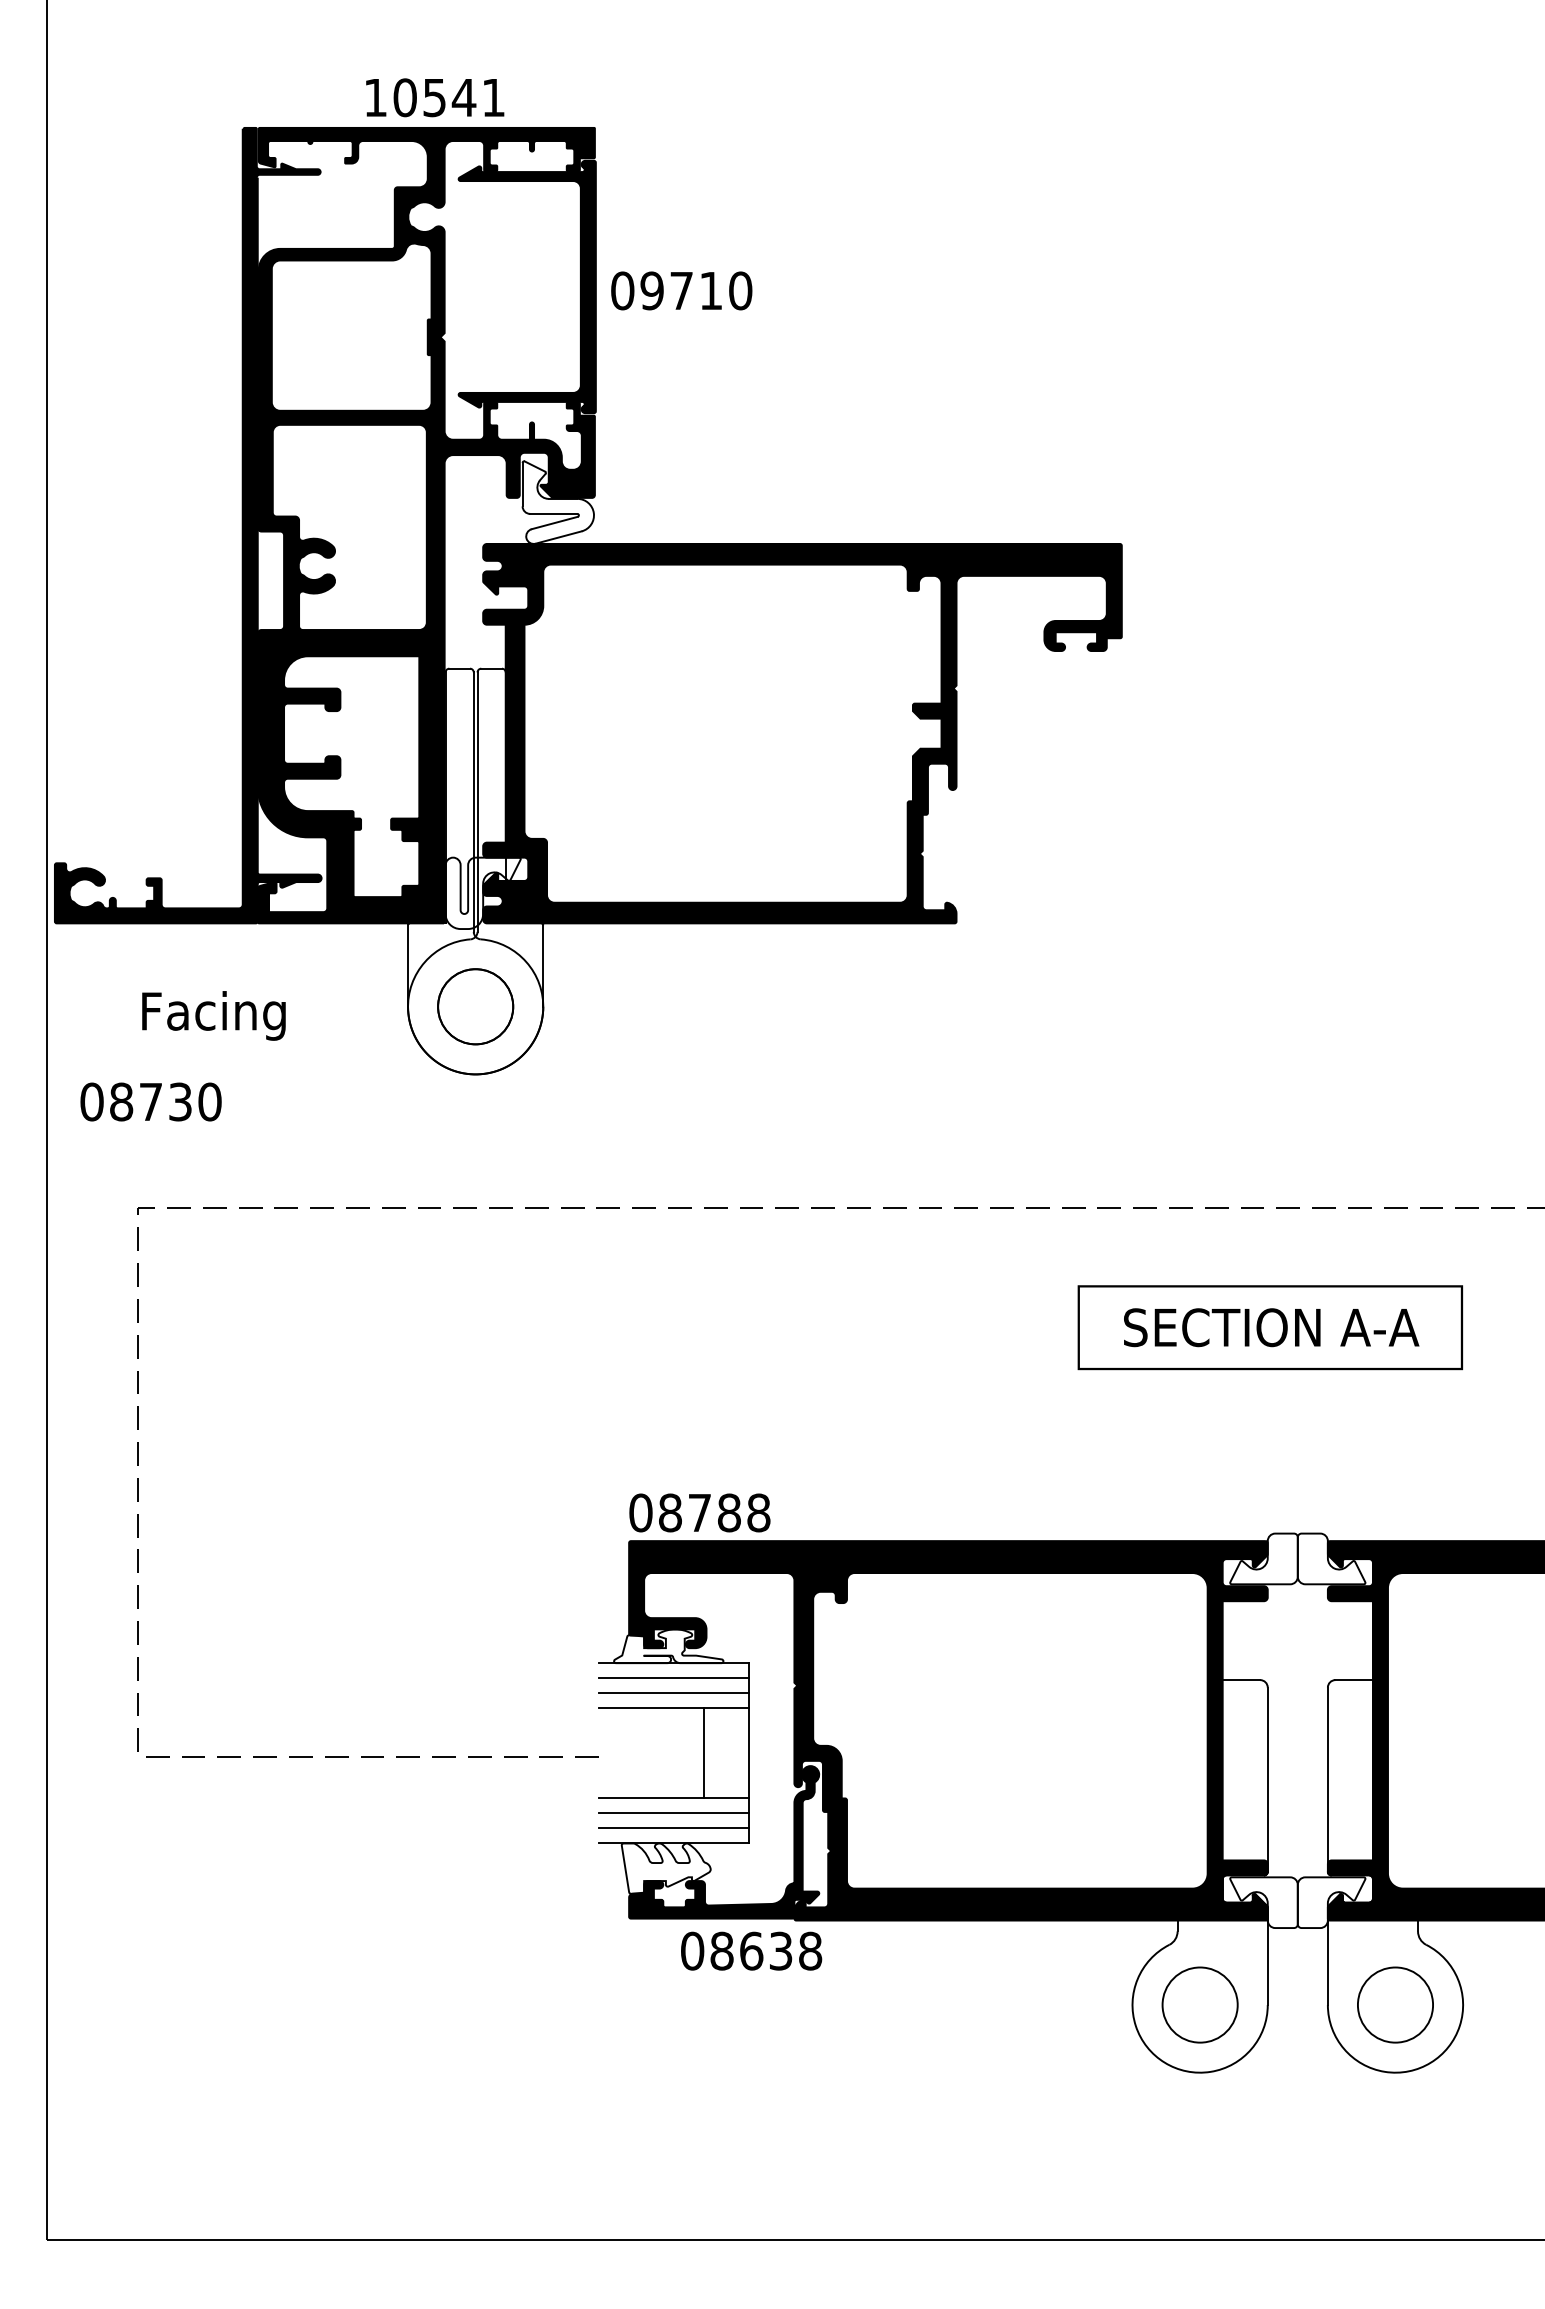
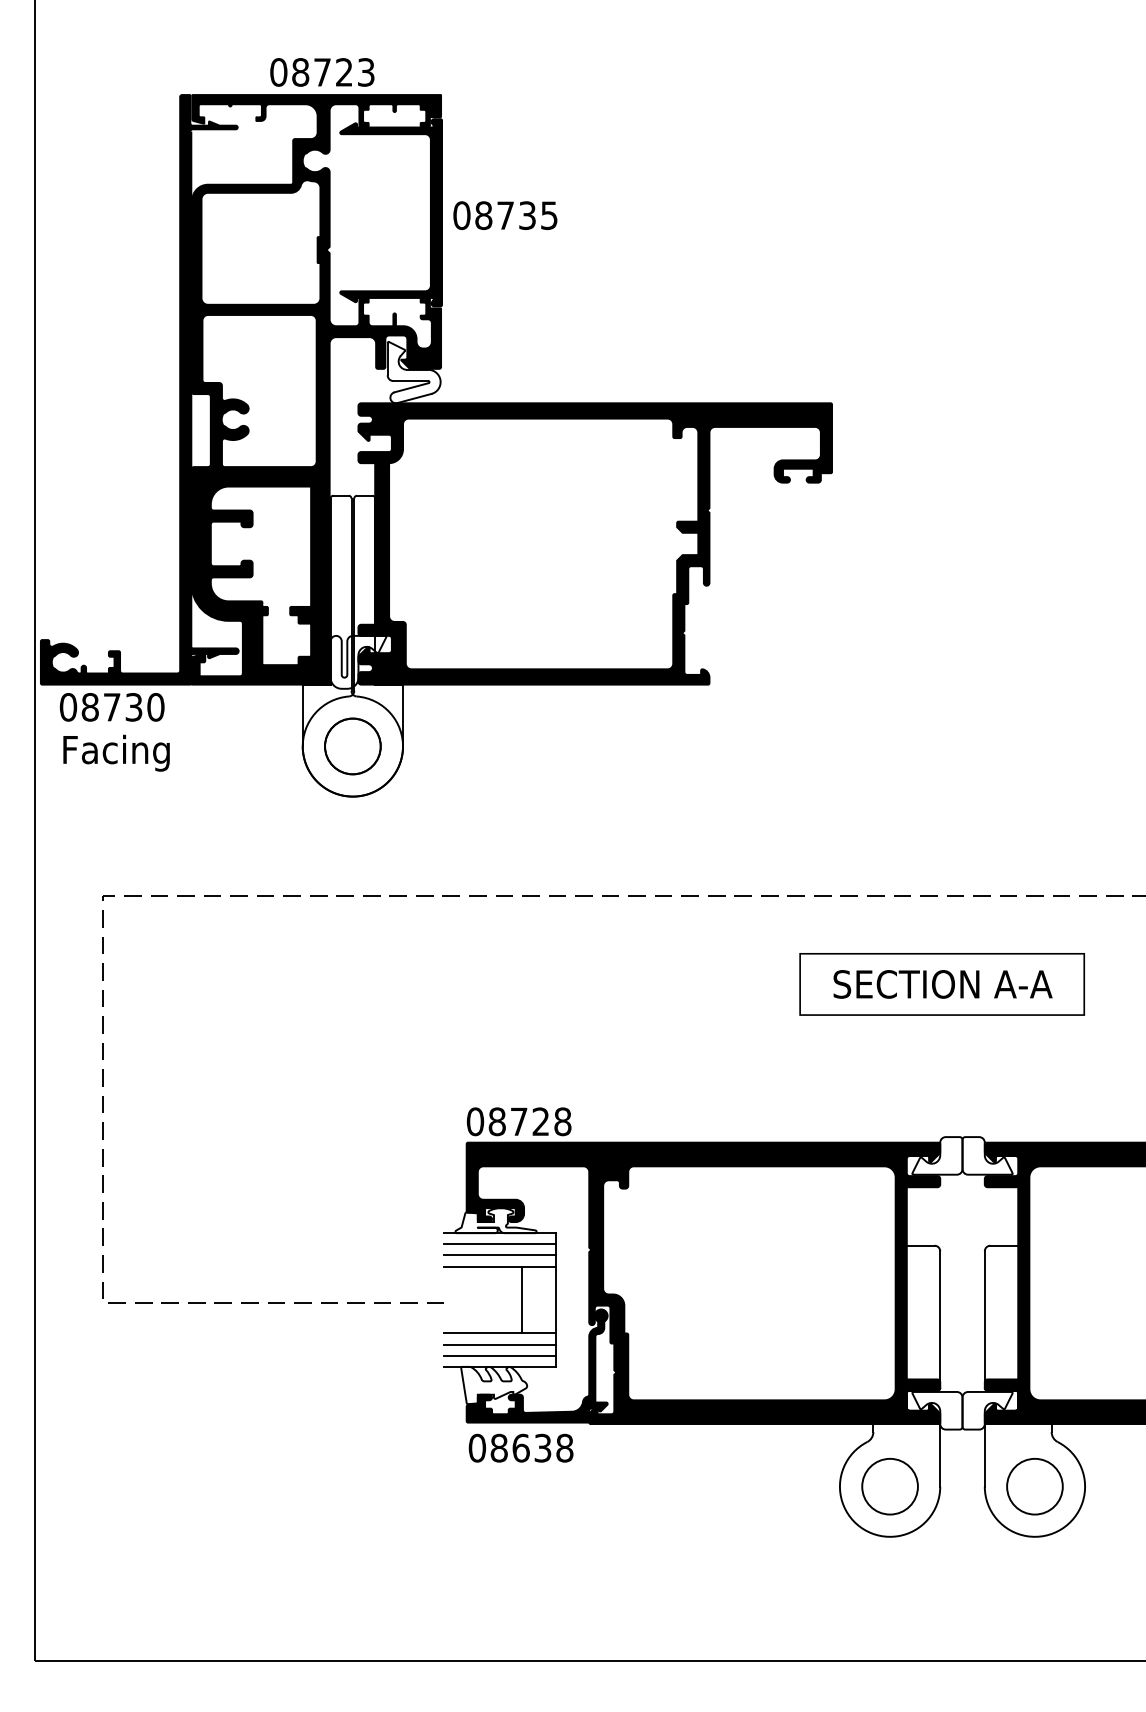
text: (434, 97) -> (322, 72), 10541 -> 08723
text: (696, 290) -> (516, 215), 09710 -> 08735
text: (213, 1015) -> (116, 752), moved
text: (150, 1101) -> (111, 706), moved
text: (729, 1512) -> (541, 1121), 08788 -> 08728
text: (751, 1950) -> (521, 1447), moved

